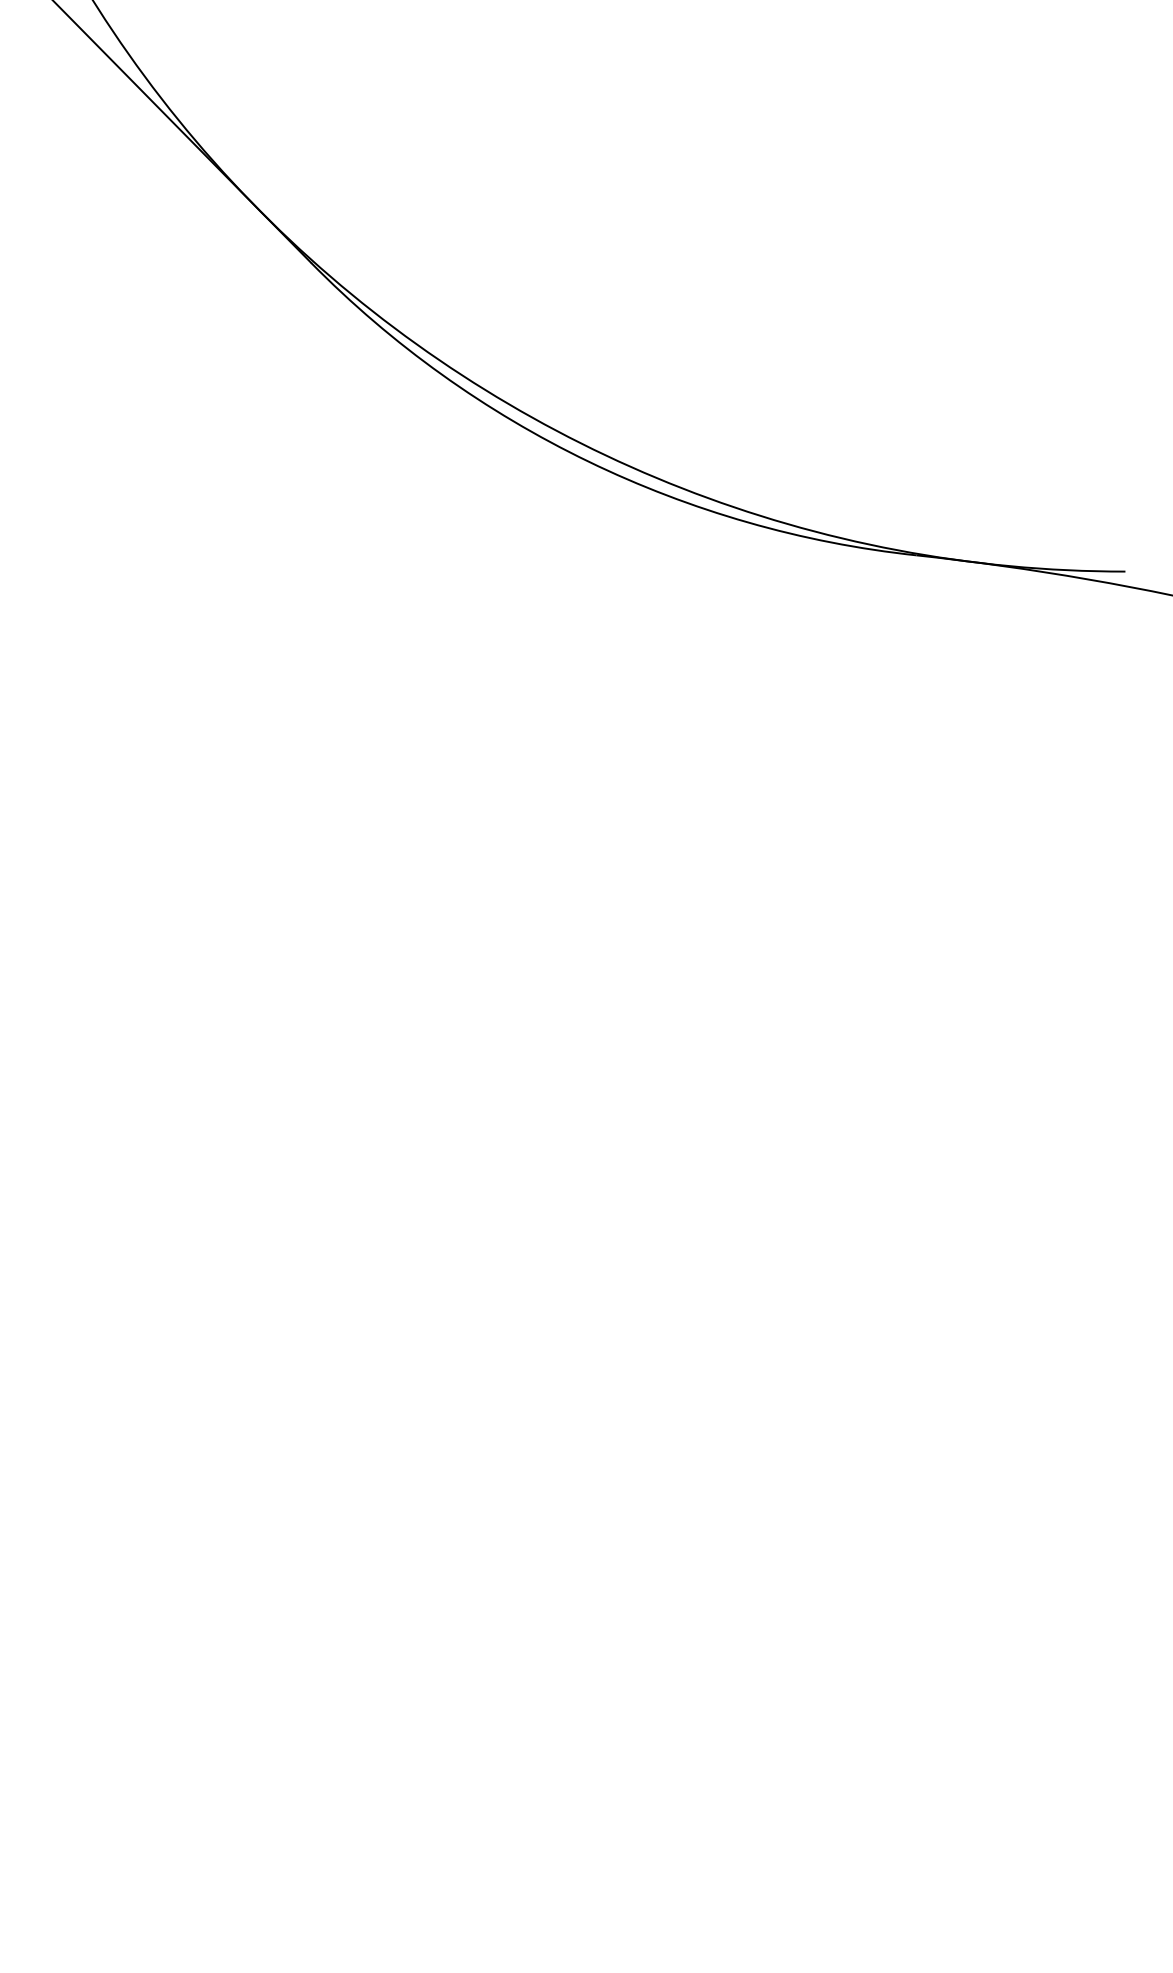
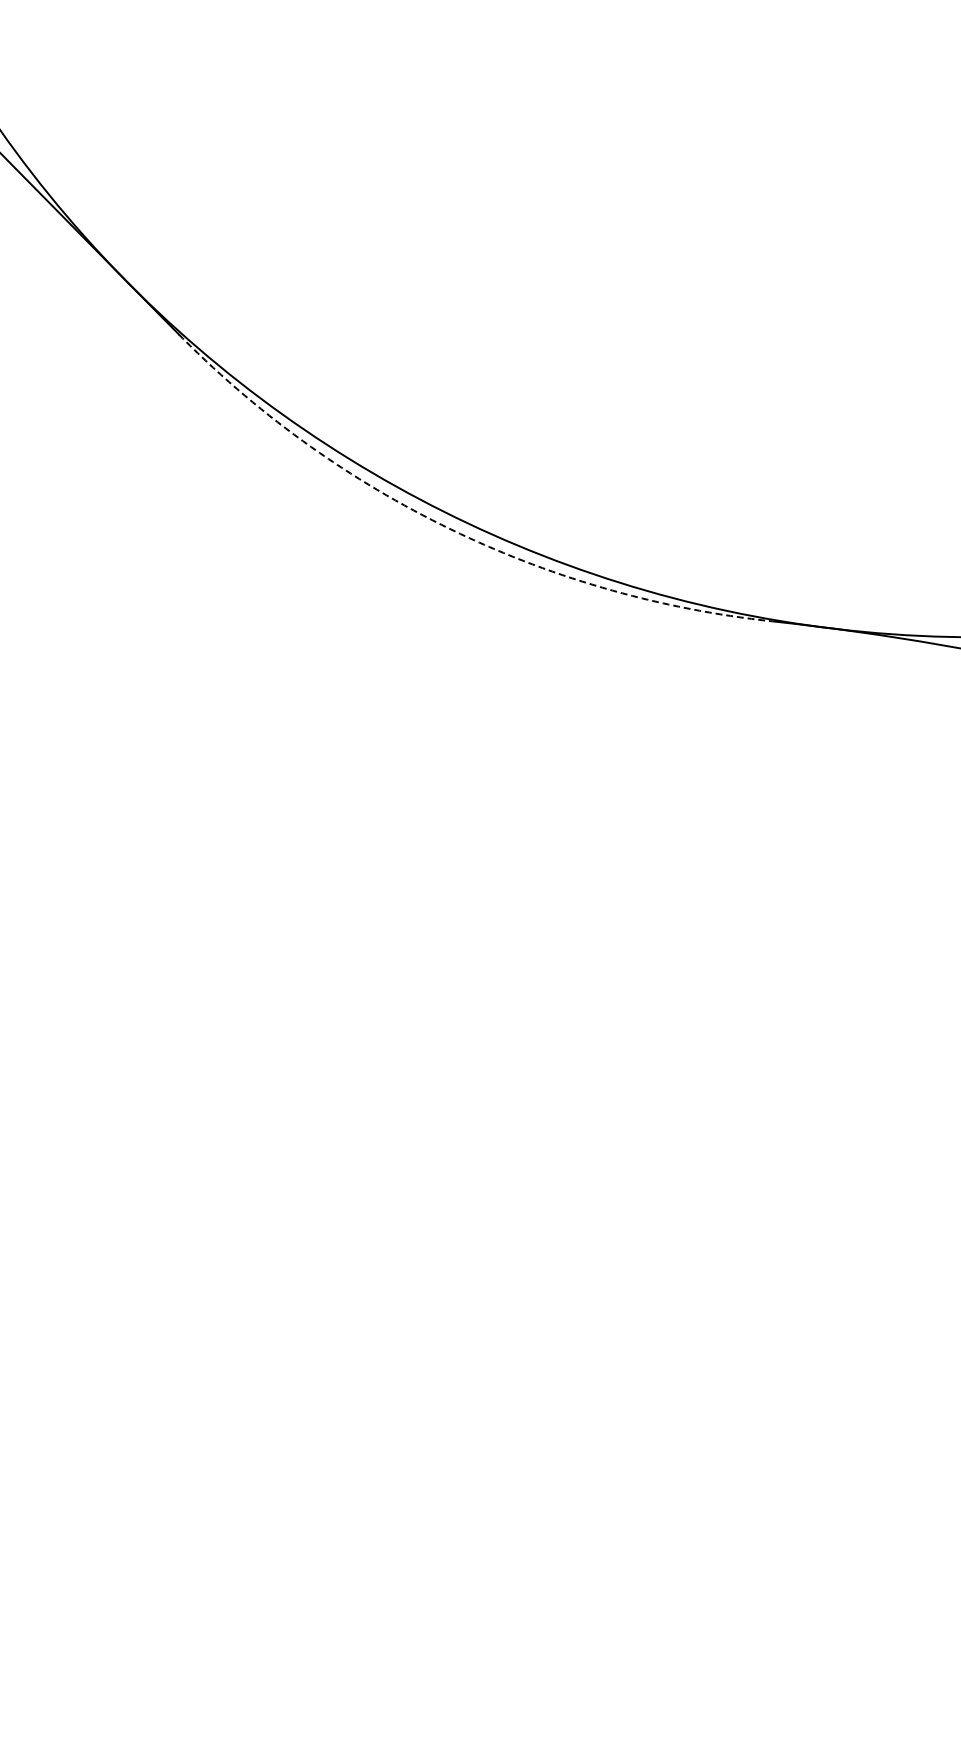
arc: (588, 461) -> (450, 529), solid -> dashed

